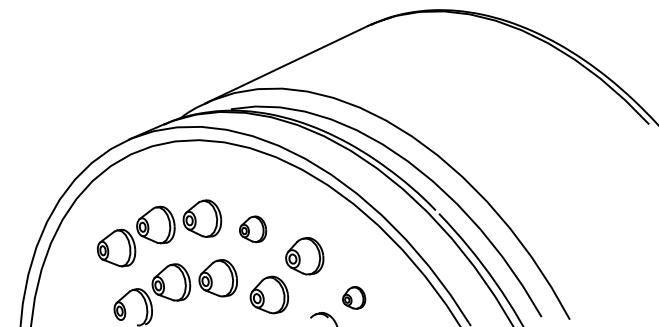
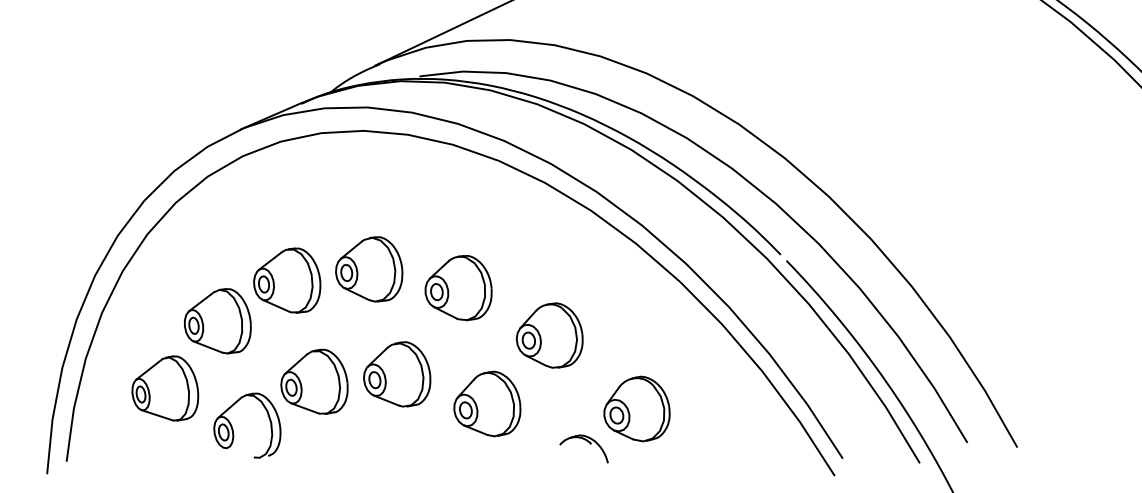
part: (252, 229) -> (457, 288), size x1.43
part: (86, 286) -> (164, 388), added
part: (353, 297) -> (635, 408), size x1.67

